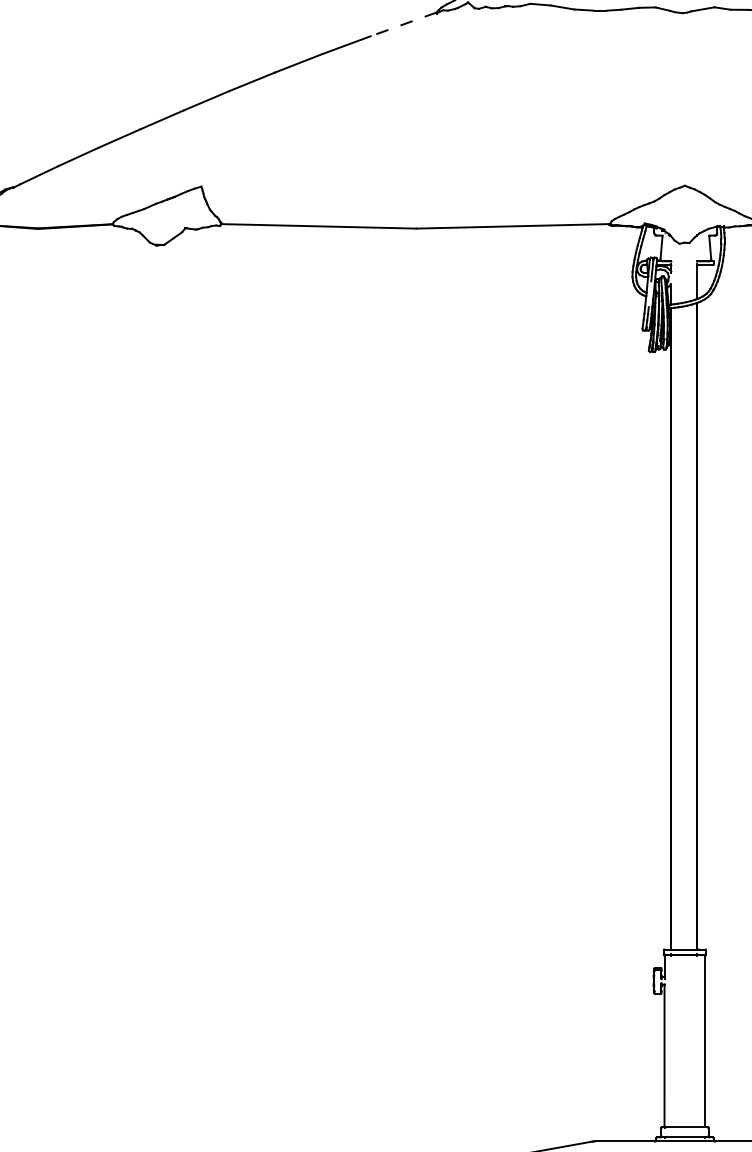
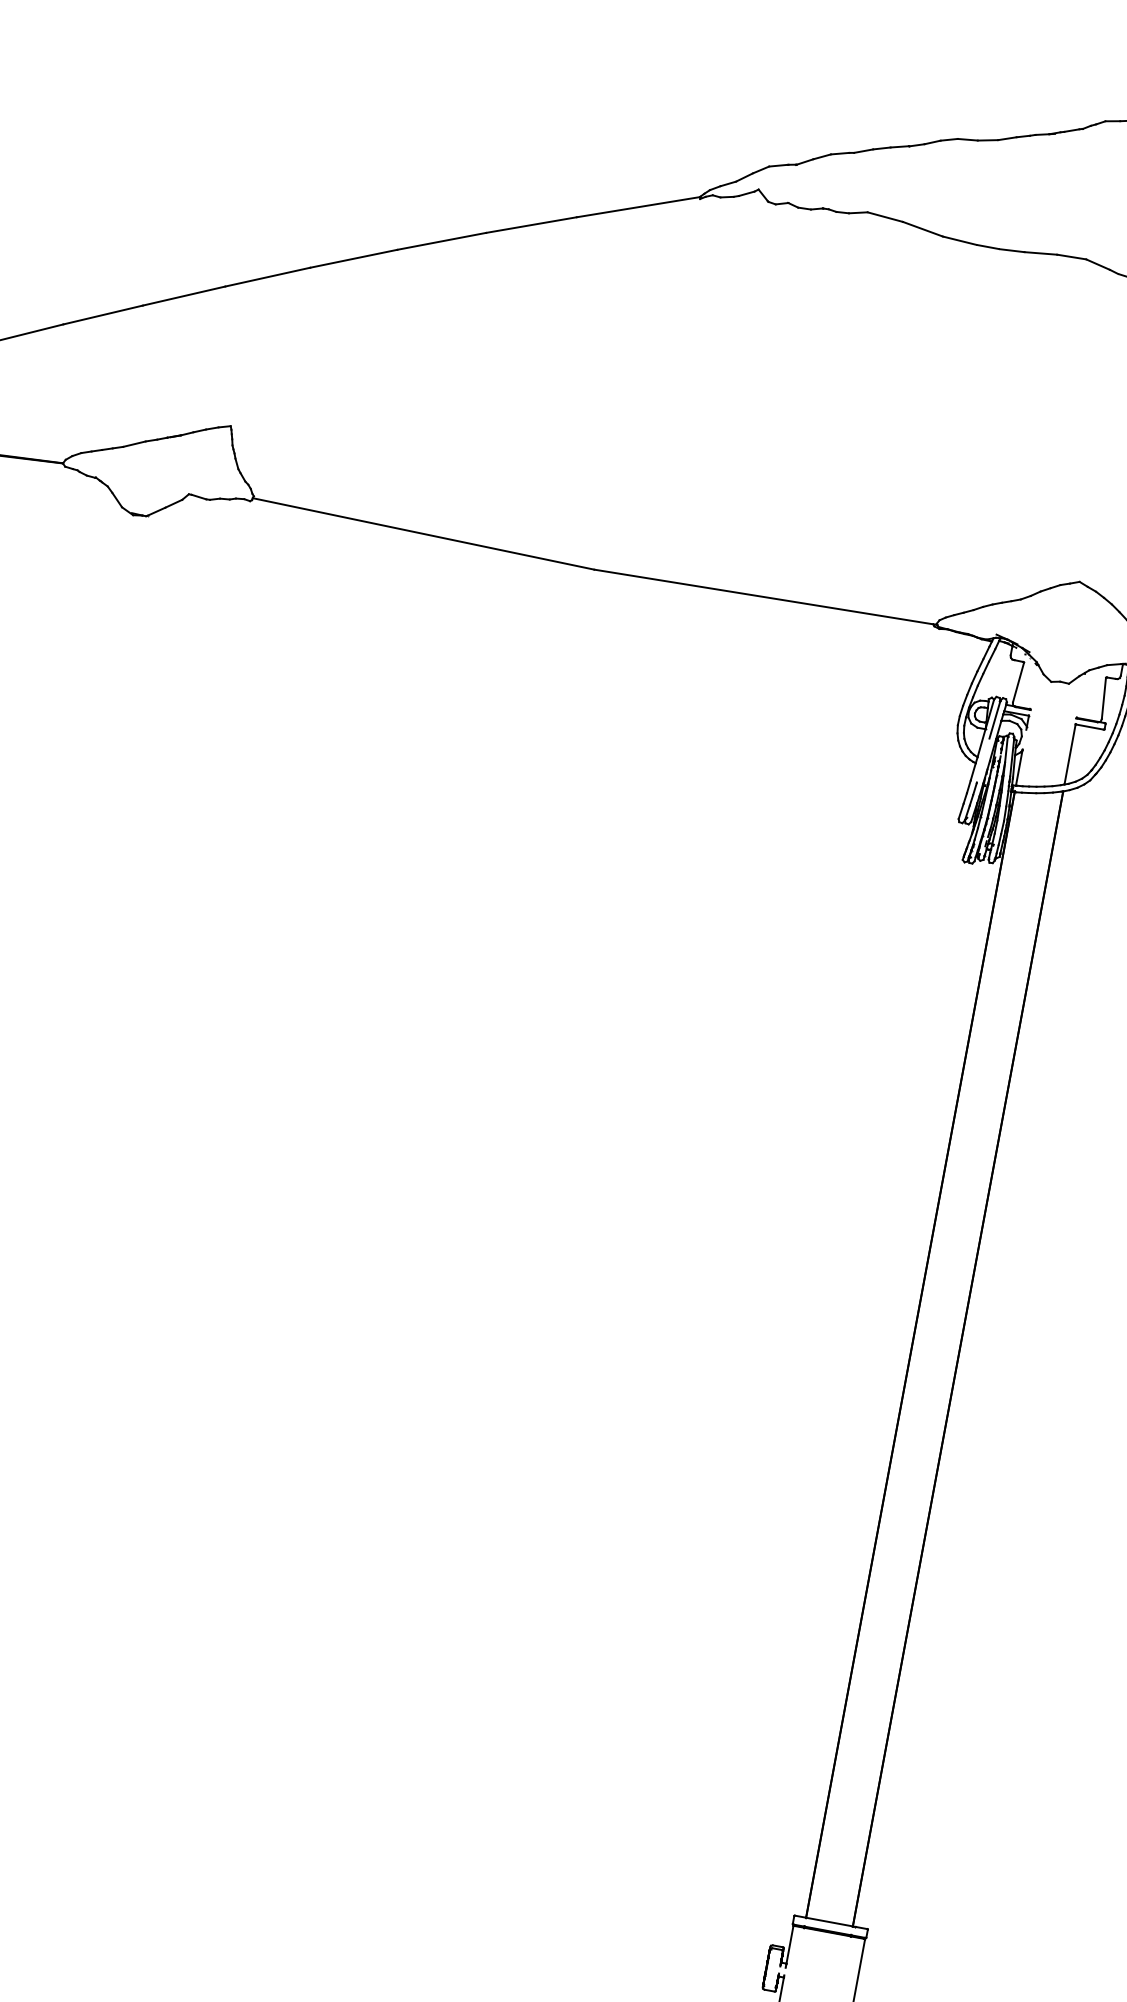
line: (403, 24) -> (638, 207), dashed -> solid

